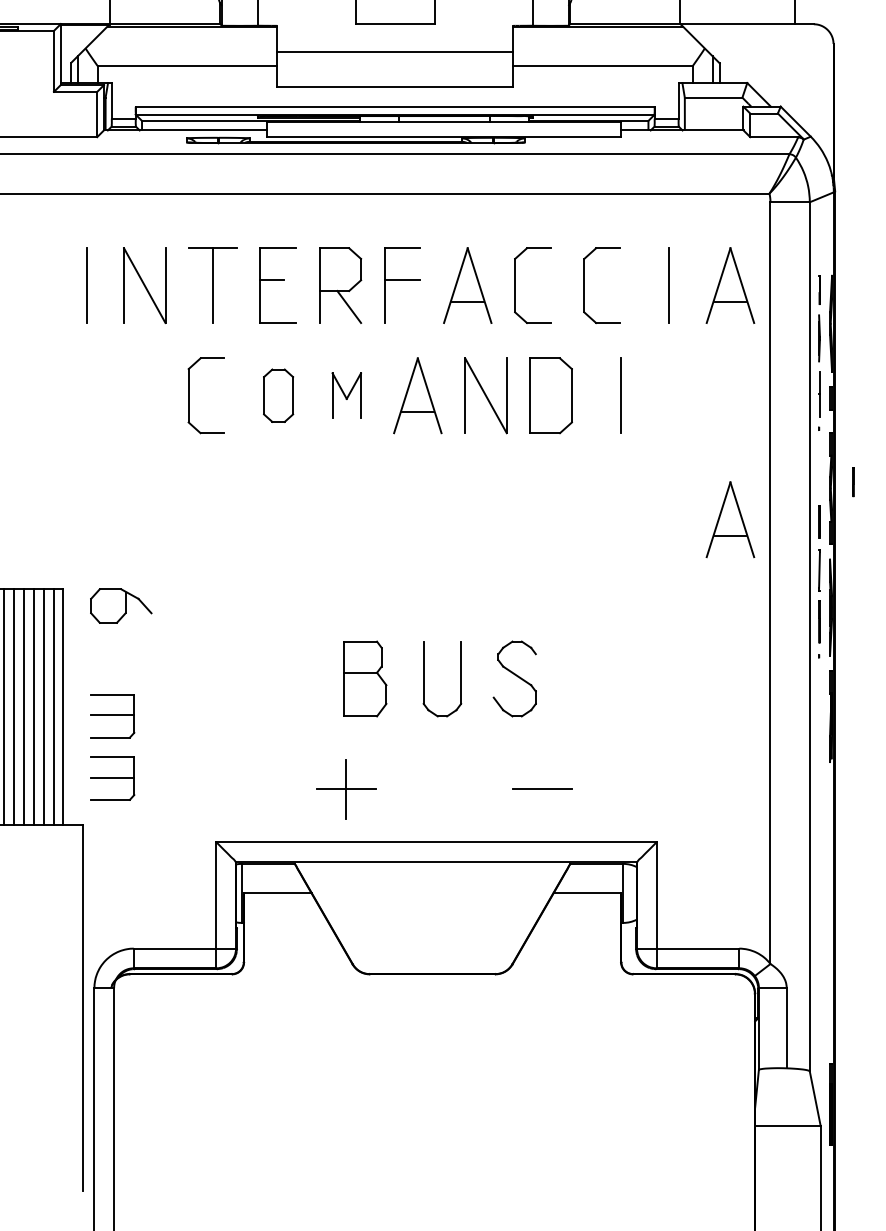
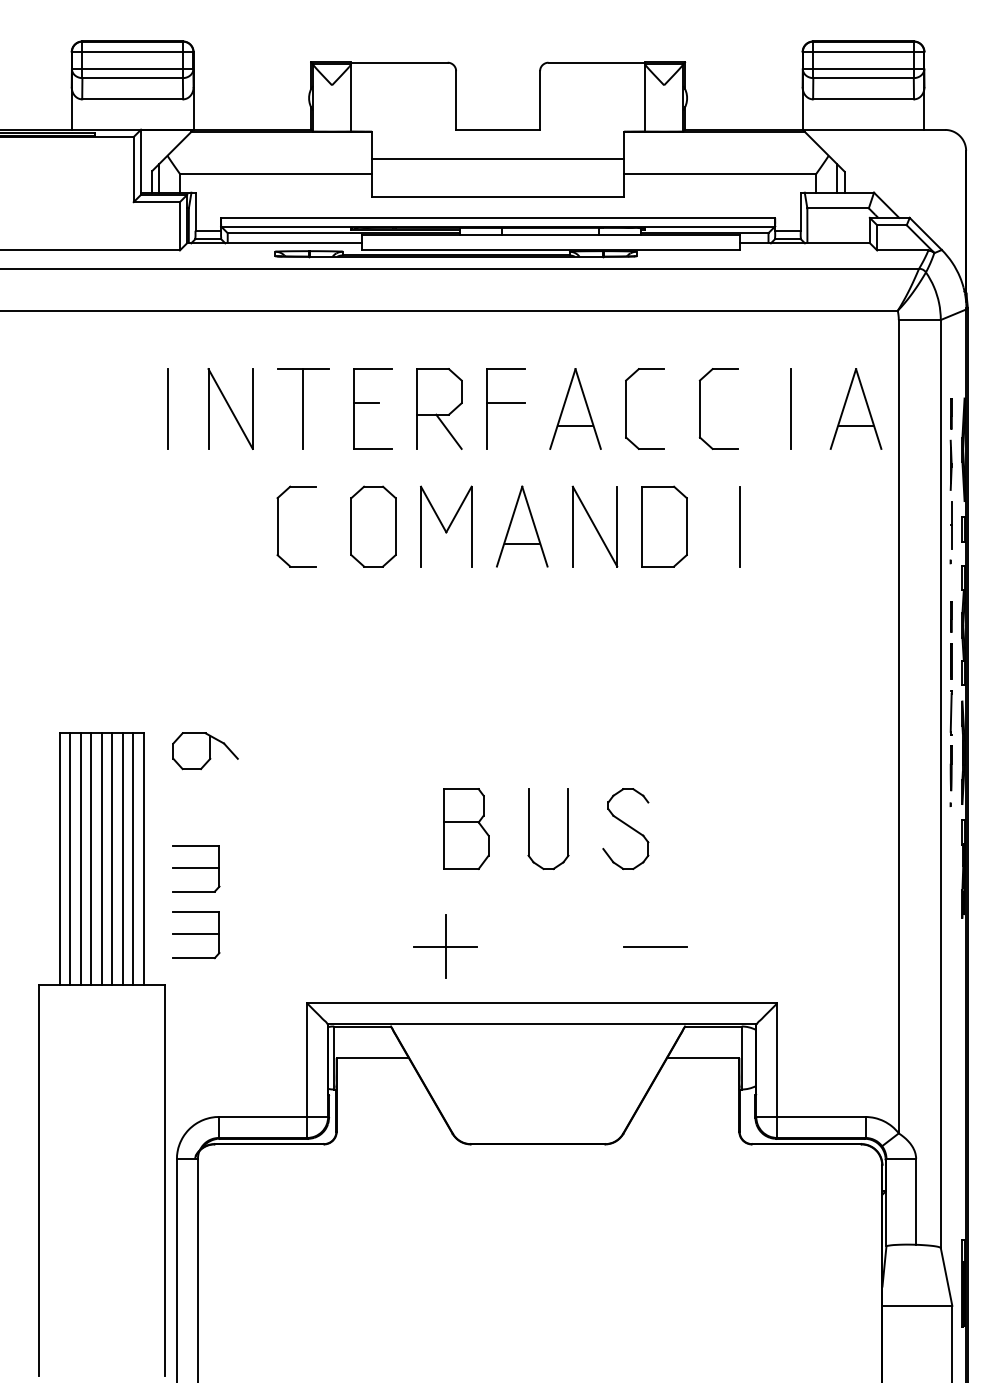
part: (278, 395) -> (373, 526), size x1.43
part: (346, 395) -> (446, 526), size x1.67
line: (853, 481) -> (951, 616), moved
part: (729, 519) -> (855, 658), removed

